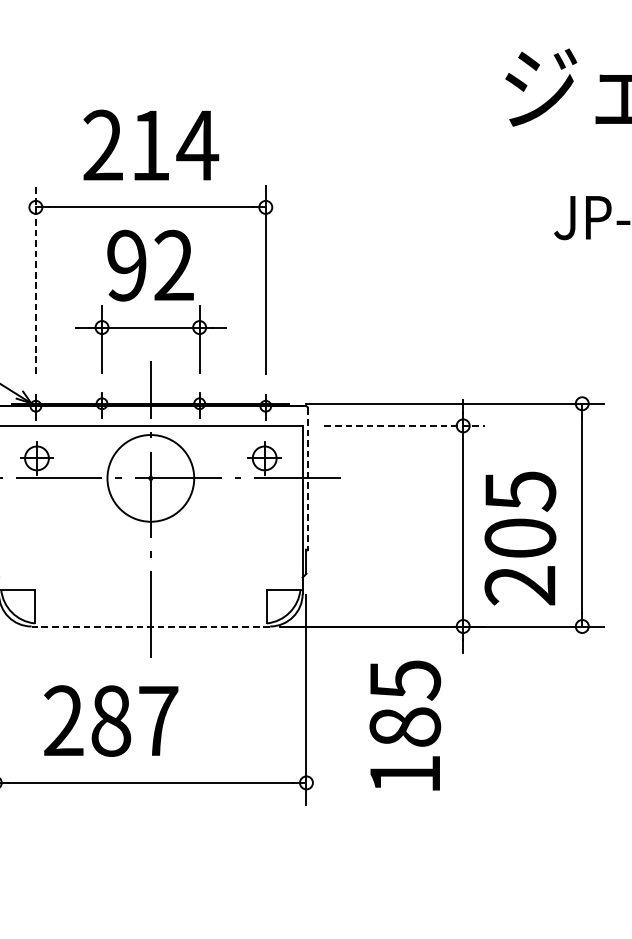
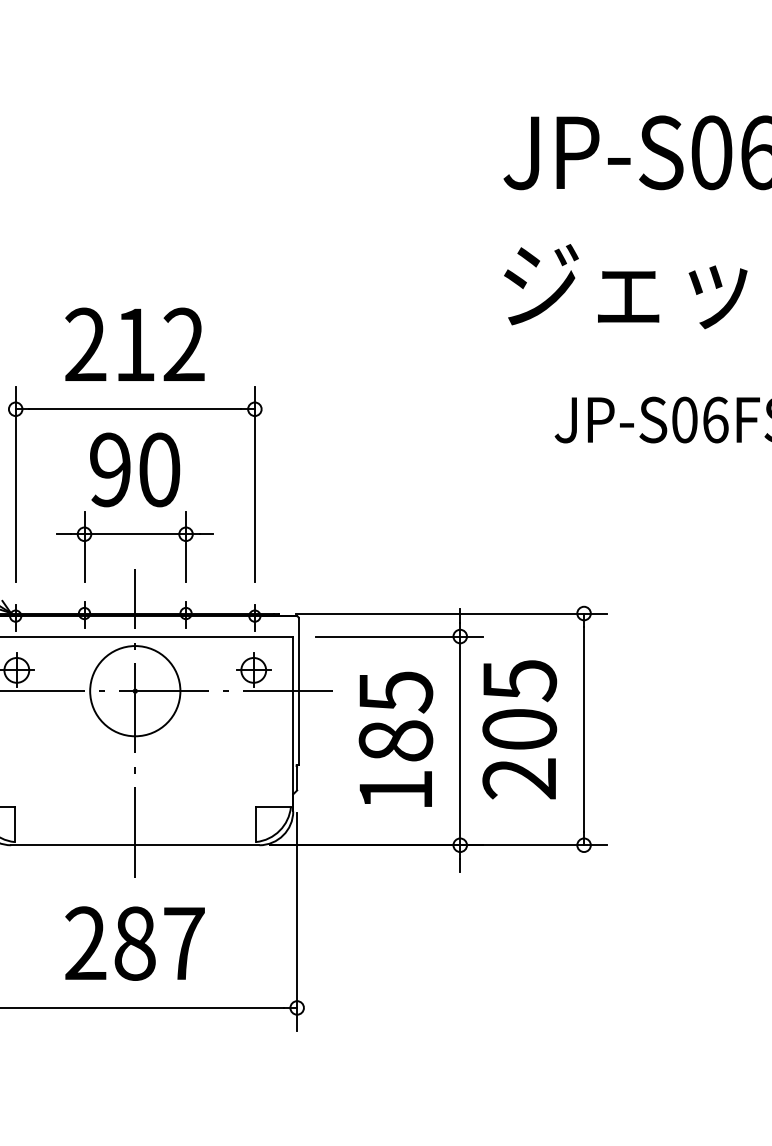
text: (197, 144) -> (183, 343), 214 -> 212
text: (174, 265) -> (159, 469), 92 -> 90
line: (35, 279) -> (15, 484), dashed -> solid
line: (404, 425) -> (399, 636), dashed -> solid
line: (307, 479) -> (298, 692), dashed -> solid
text: (520, 538) -> (519, 729), moved
line: (150, 626) -> (134, 845), dashed -> solid
text: (110, 720) -> (134, 943), moved
text: (404, 724) -> (395, 738), moved

